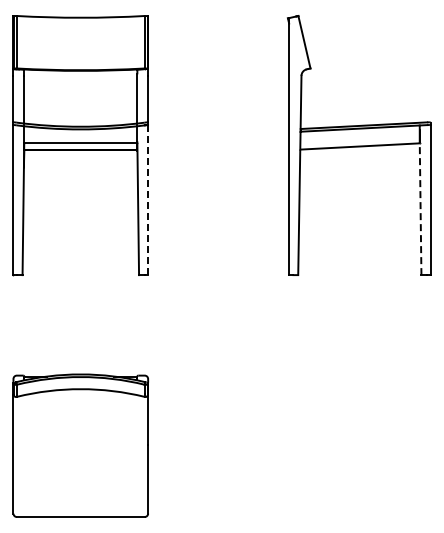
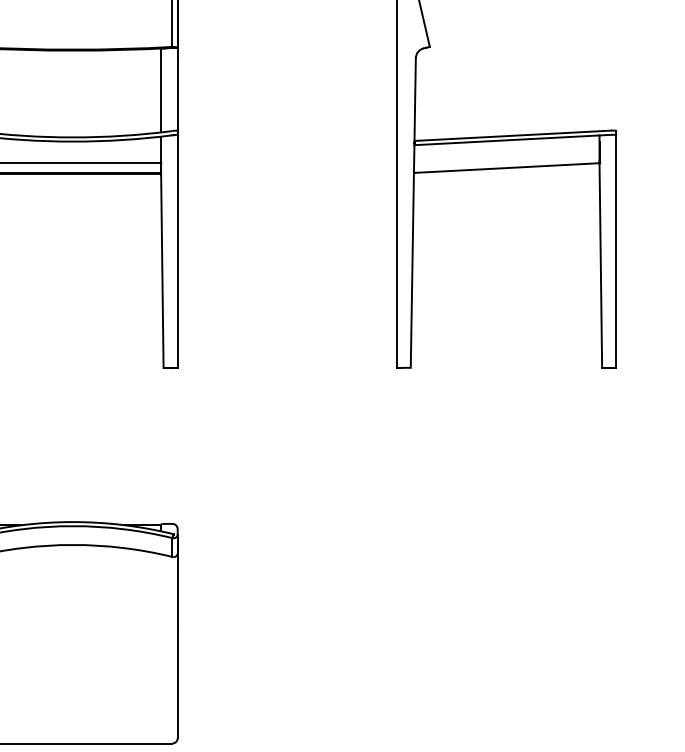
line: (148, 199) -> (178, 250), dashed -> solid
line: (420, 208) -> (600, 264), dashed -> solid

